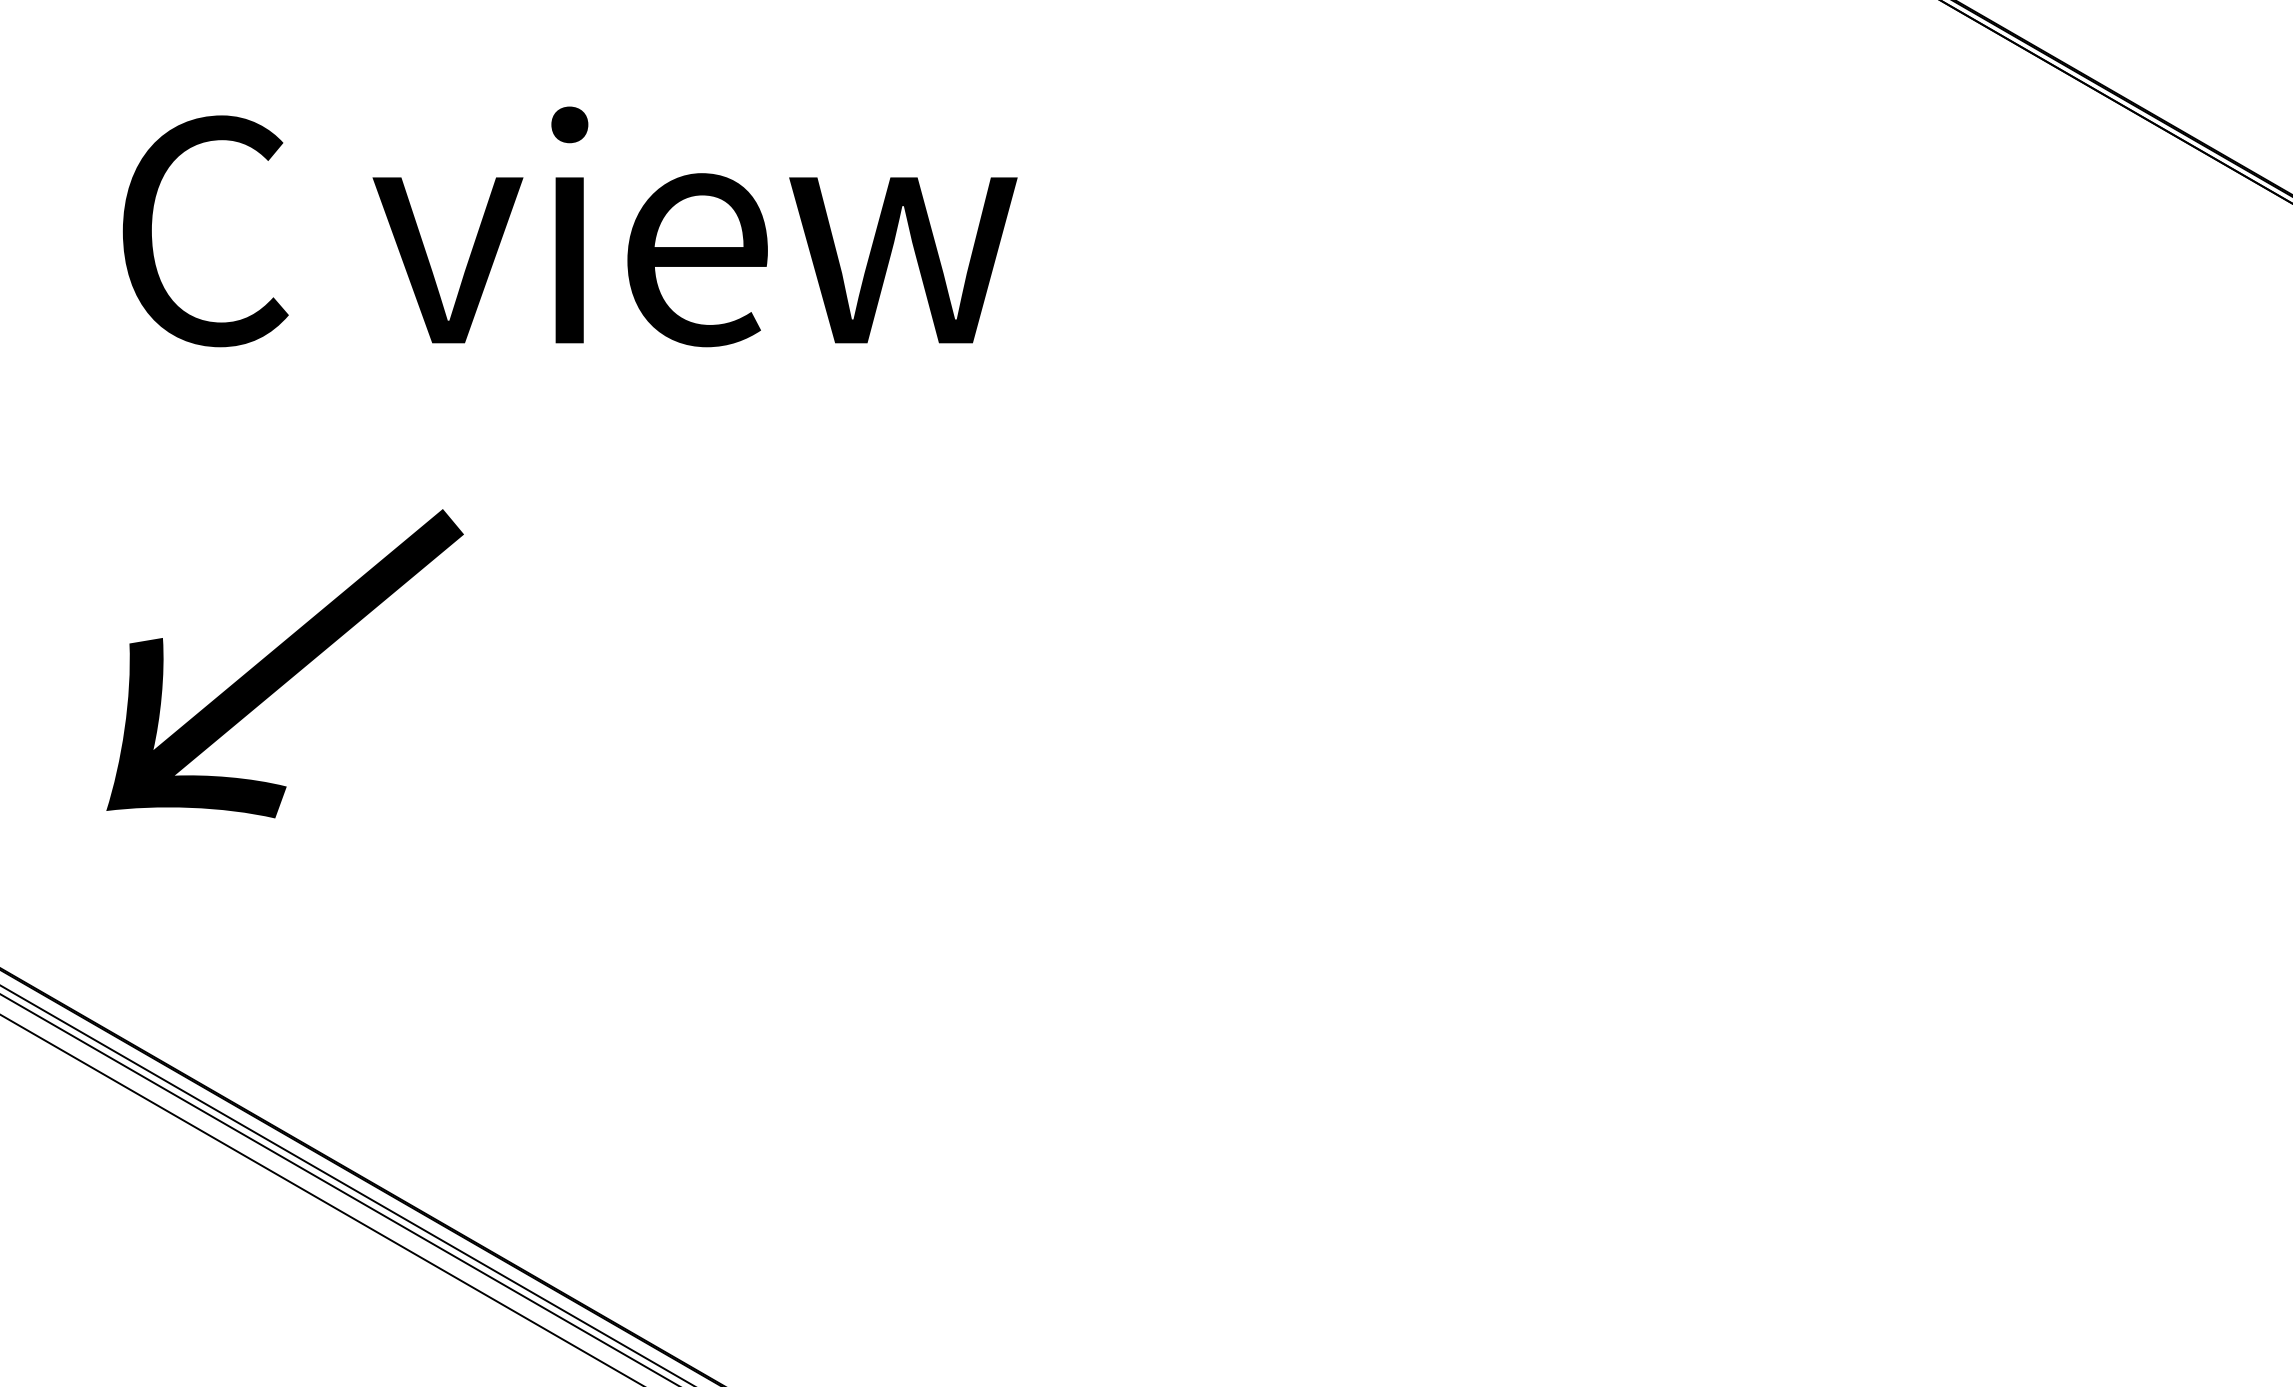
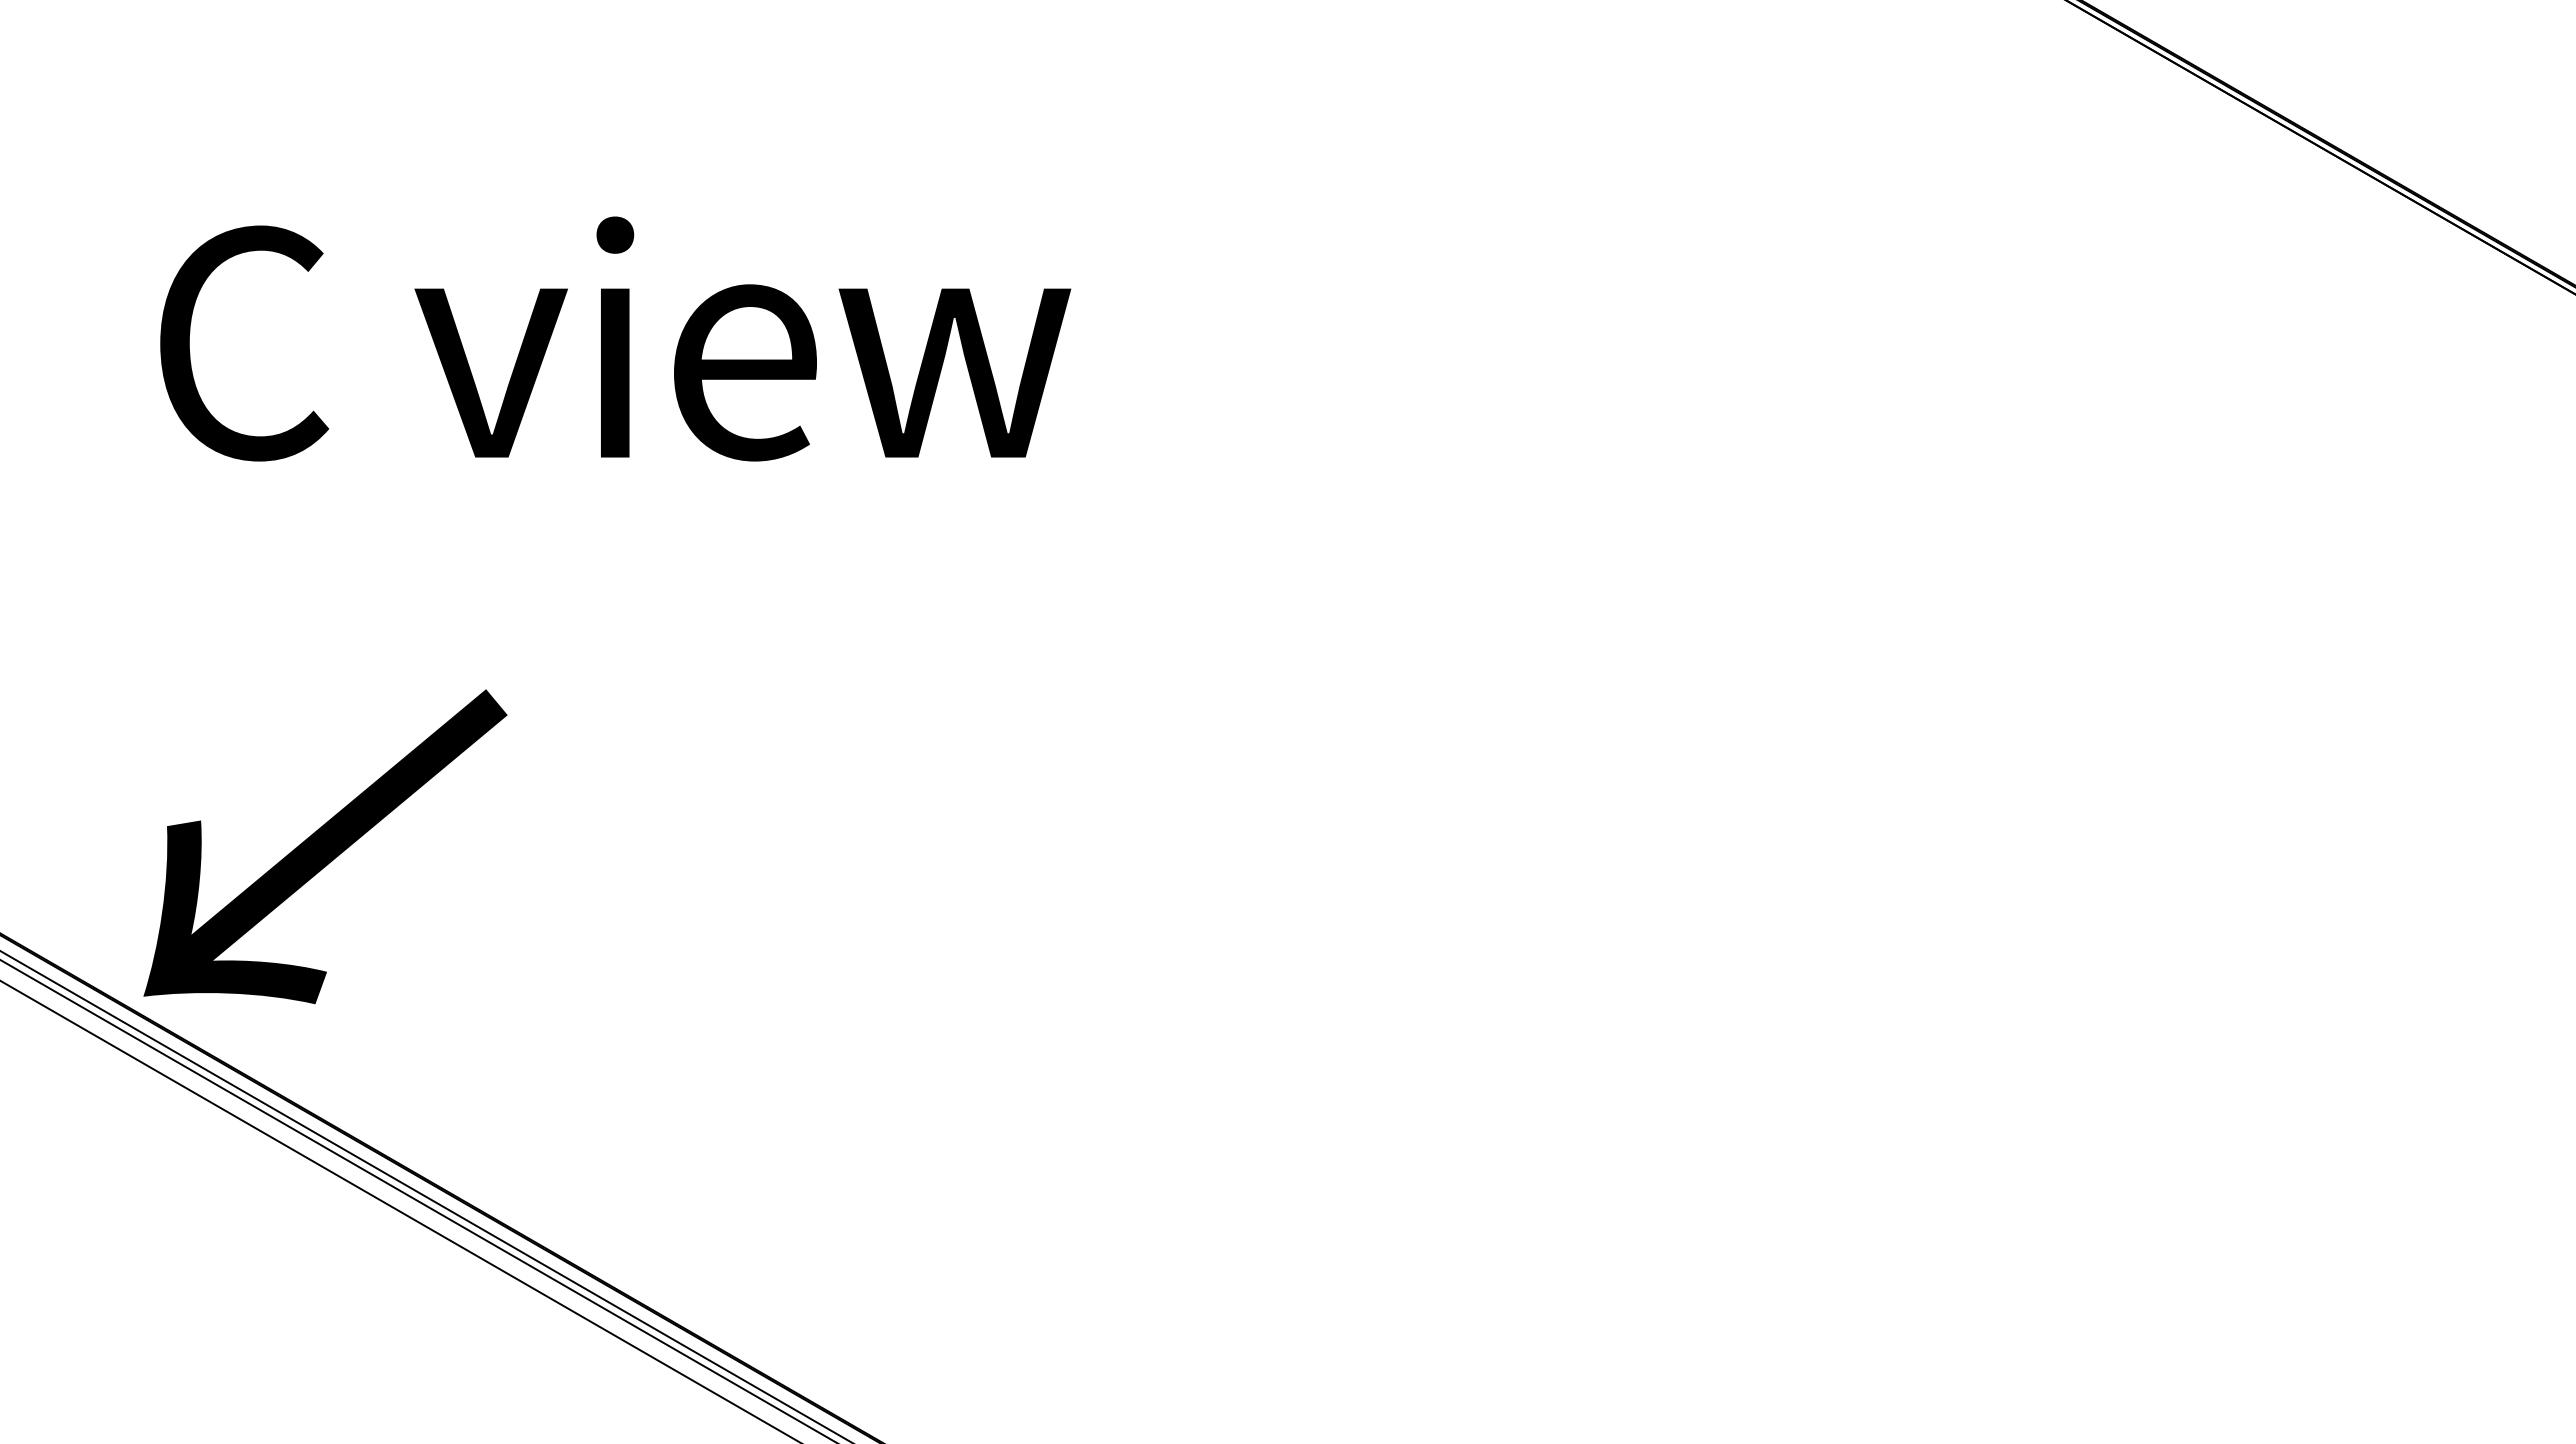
text: (569, 226) -> (615, 338), moved
text: (285, 663) -> (325, 846), moved

